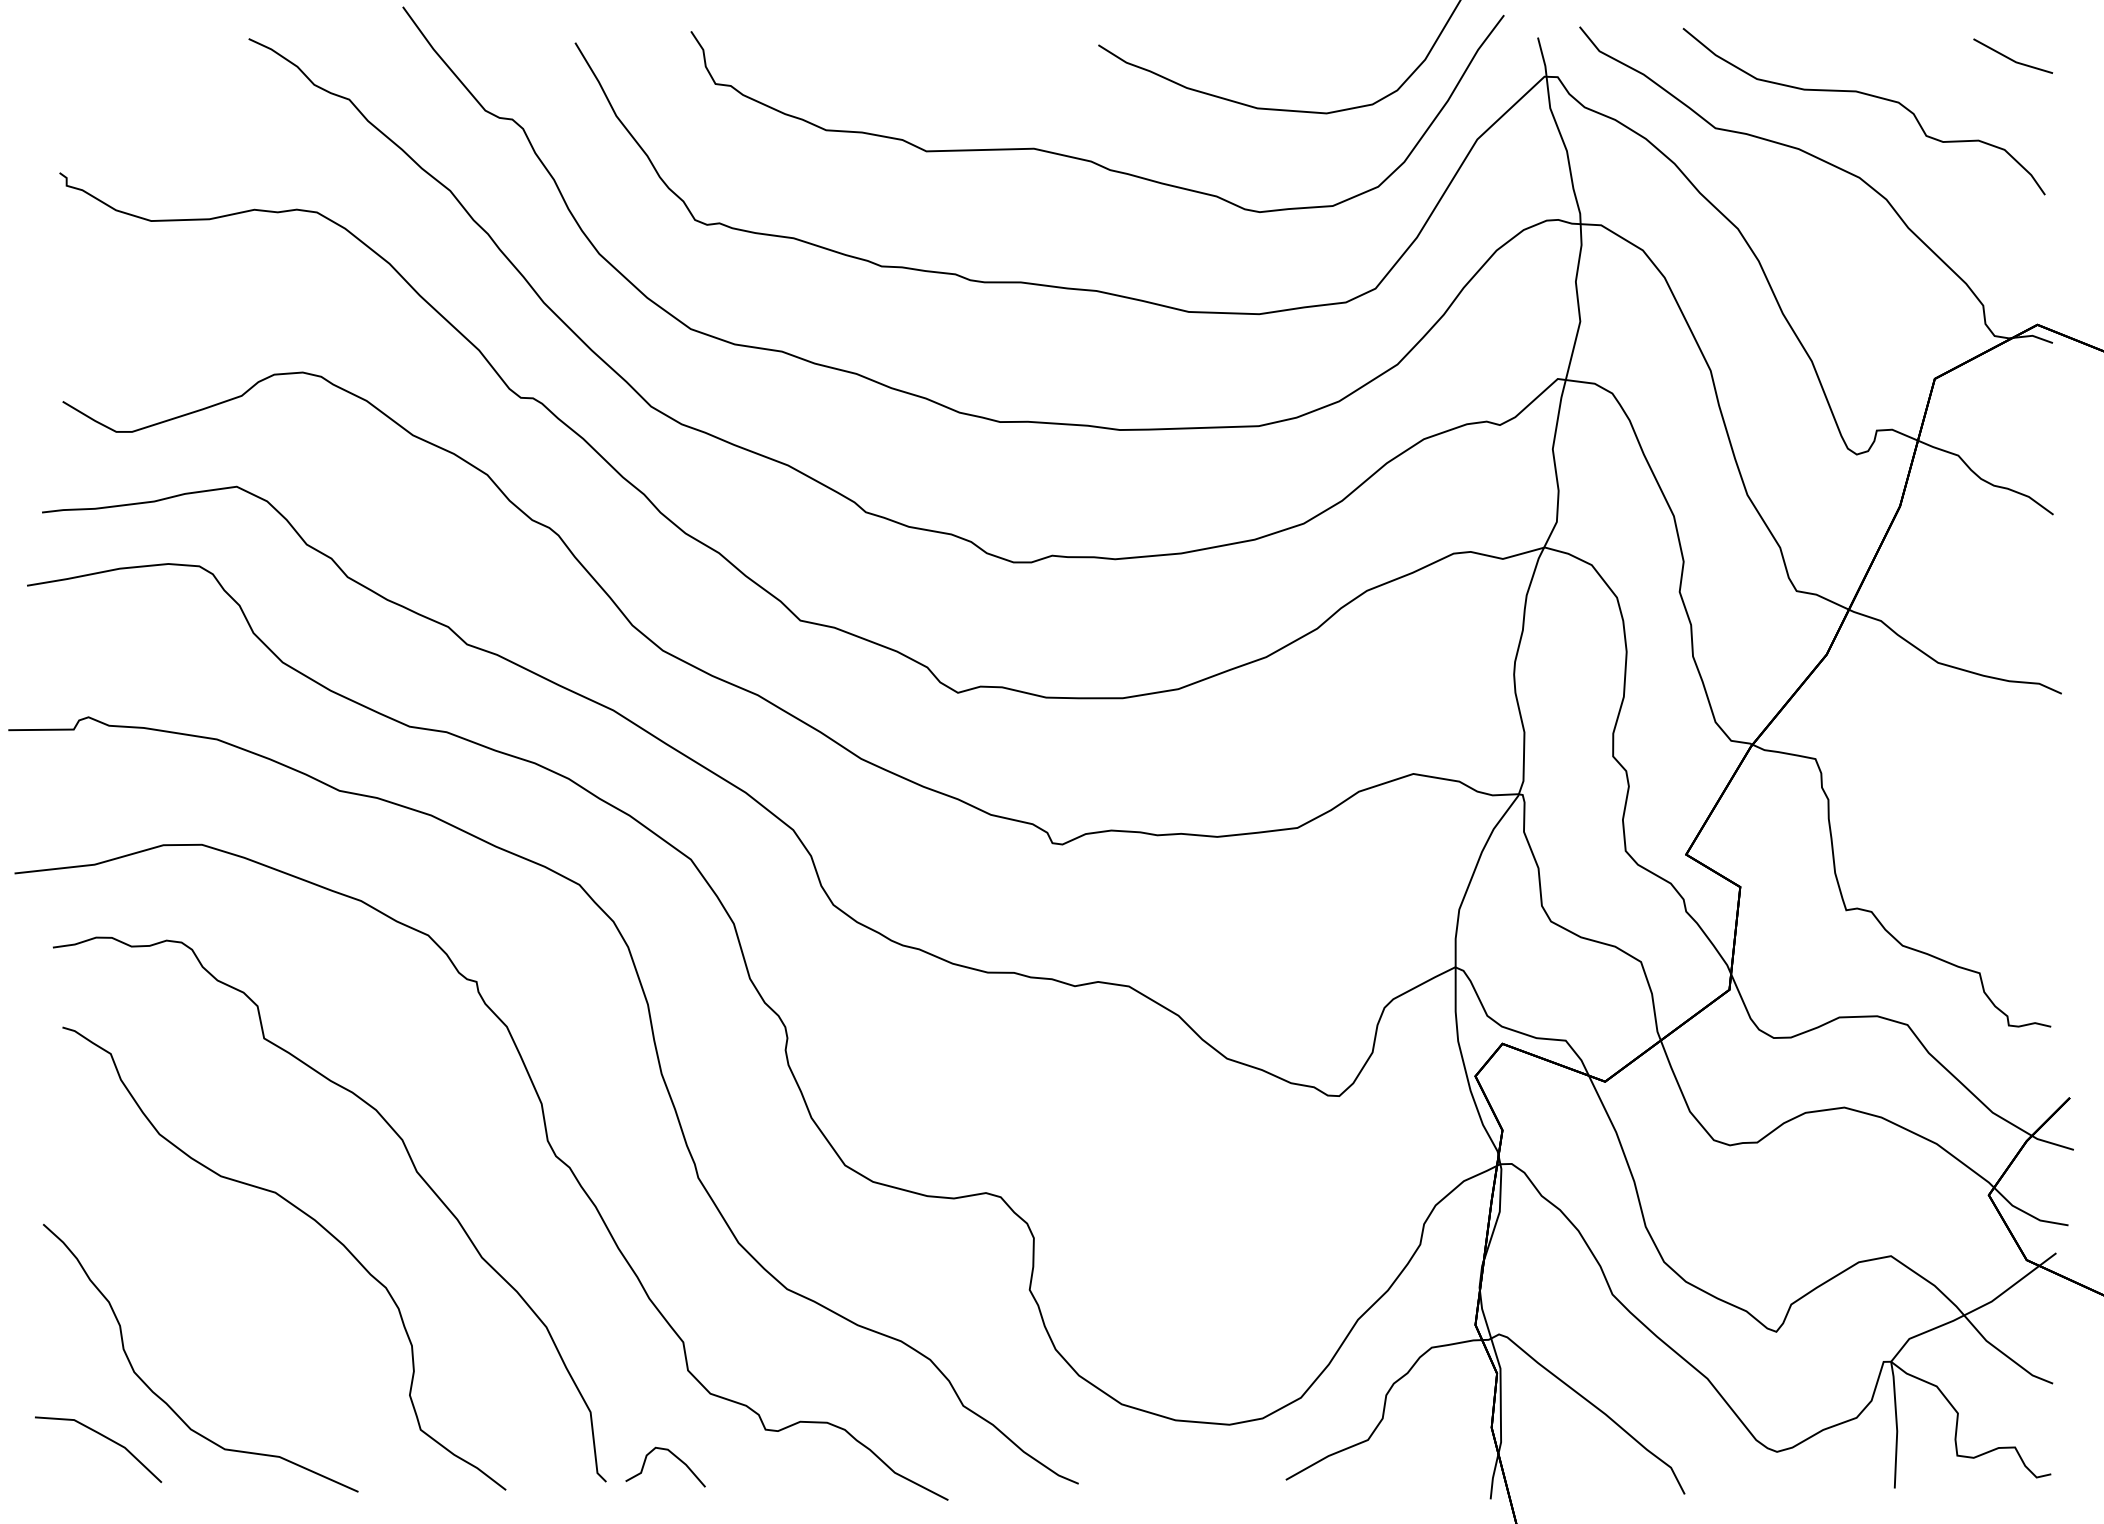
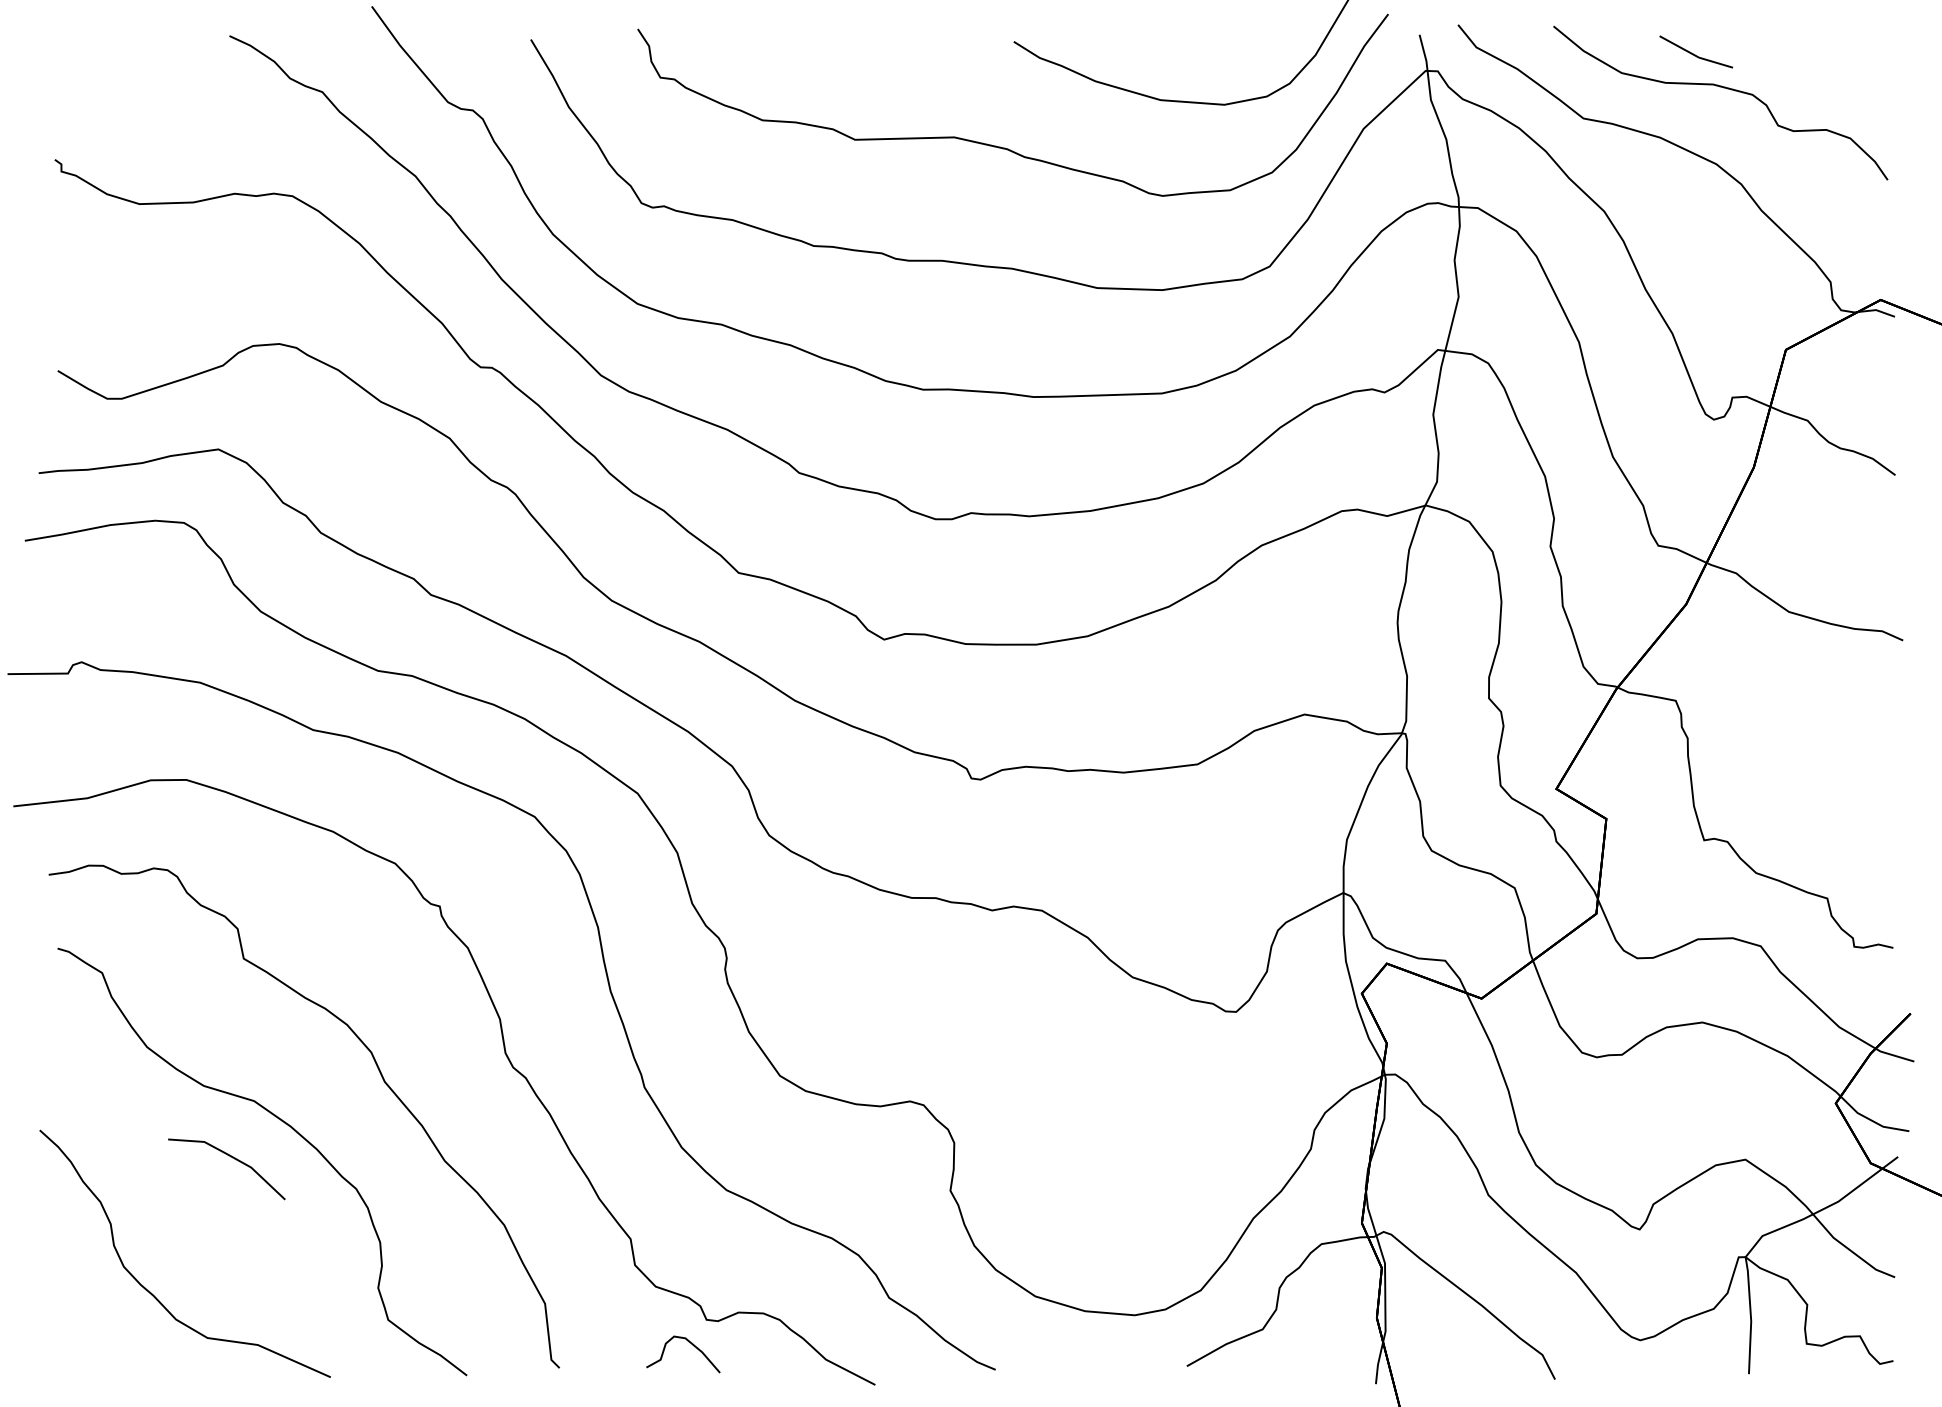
line: (2010, 57) -> (1693, 53), moved
line: (104, 1437) -> (232, 1158), moved
curve: (675, 1457) -> (692, 1345), moved

